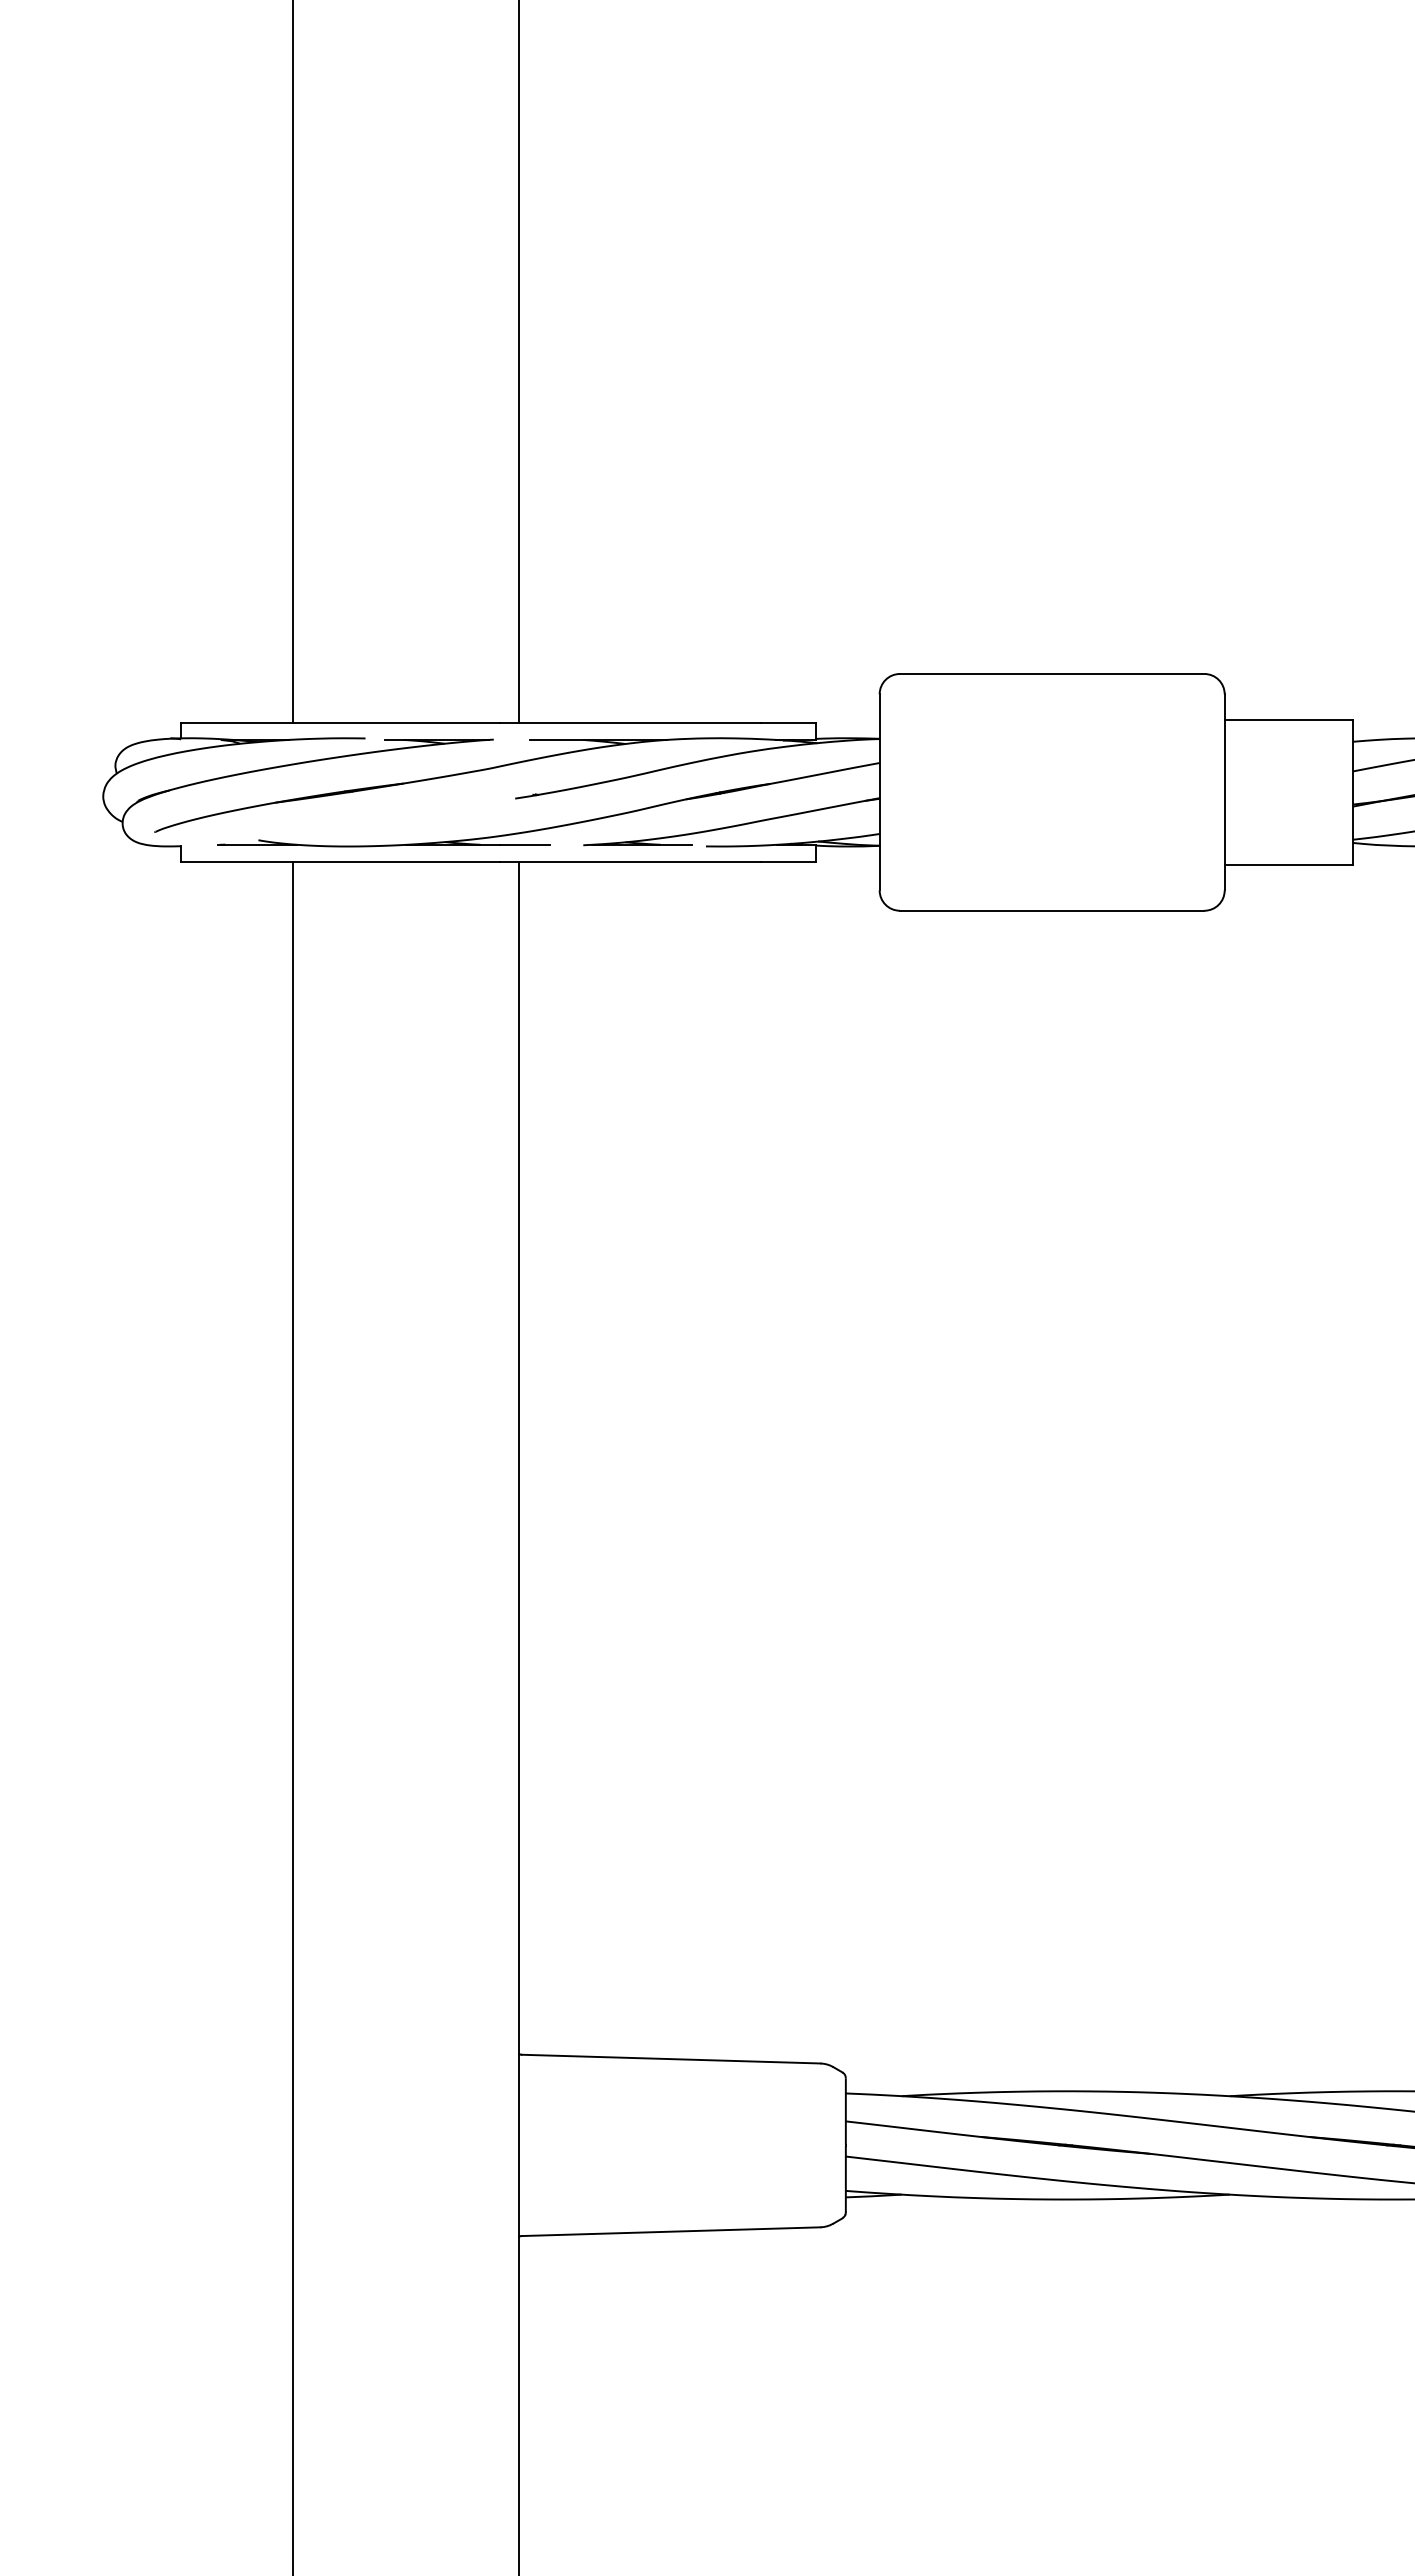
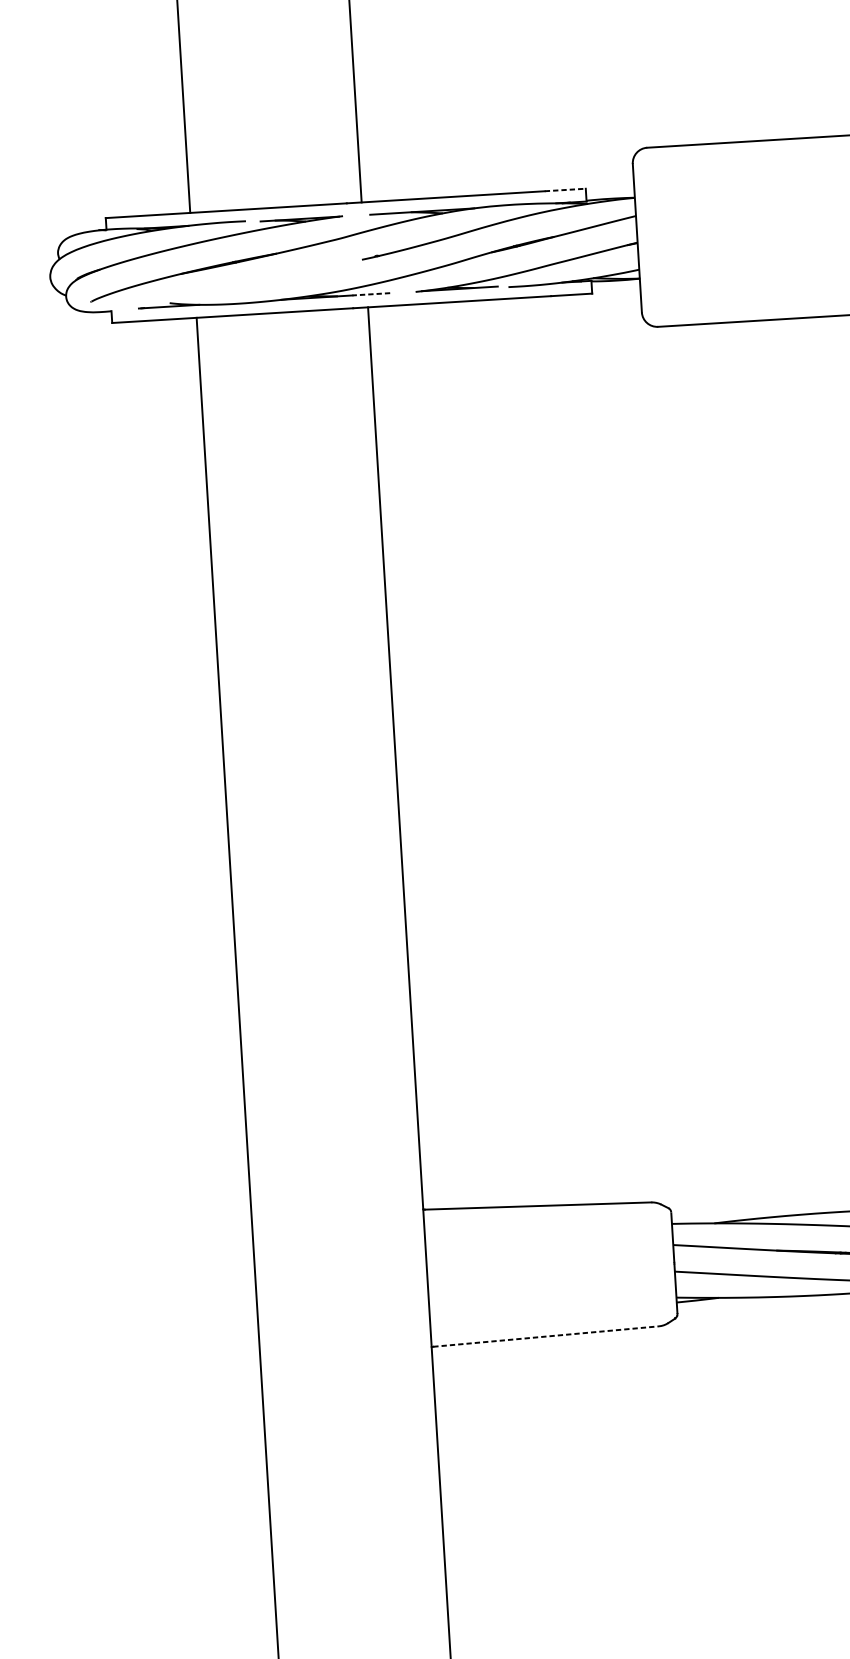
line: (789, 723) -> (565, 190), solid -> dashed
line: (524, 844) -> (371, 294), solid -> dashed
line: (671, 2231) -> (546, 1336), solid -> dashed

